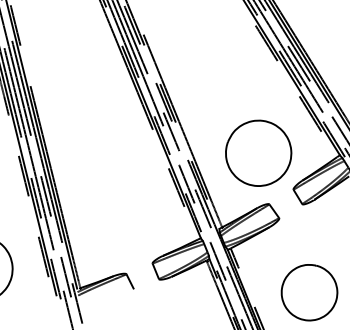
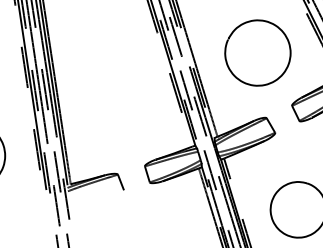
part: (258, 152) -> (257, 52), moved

